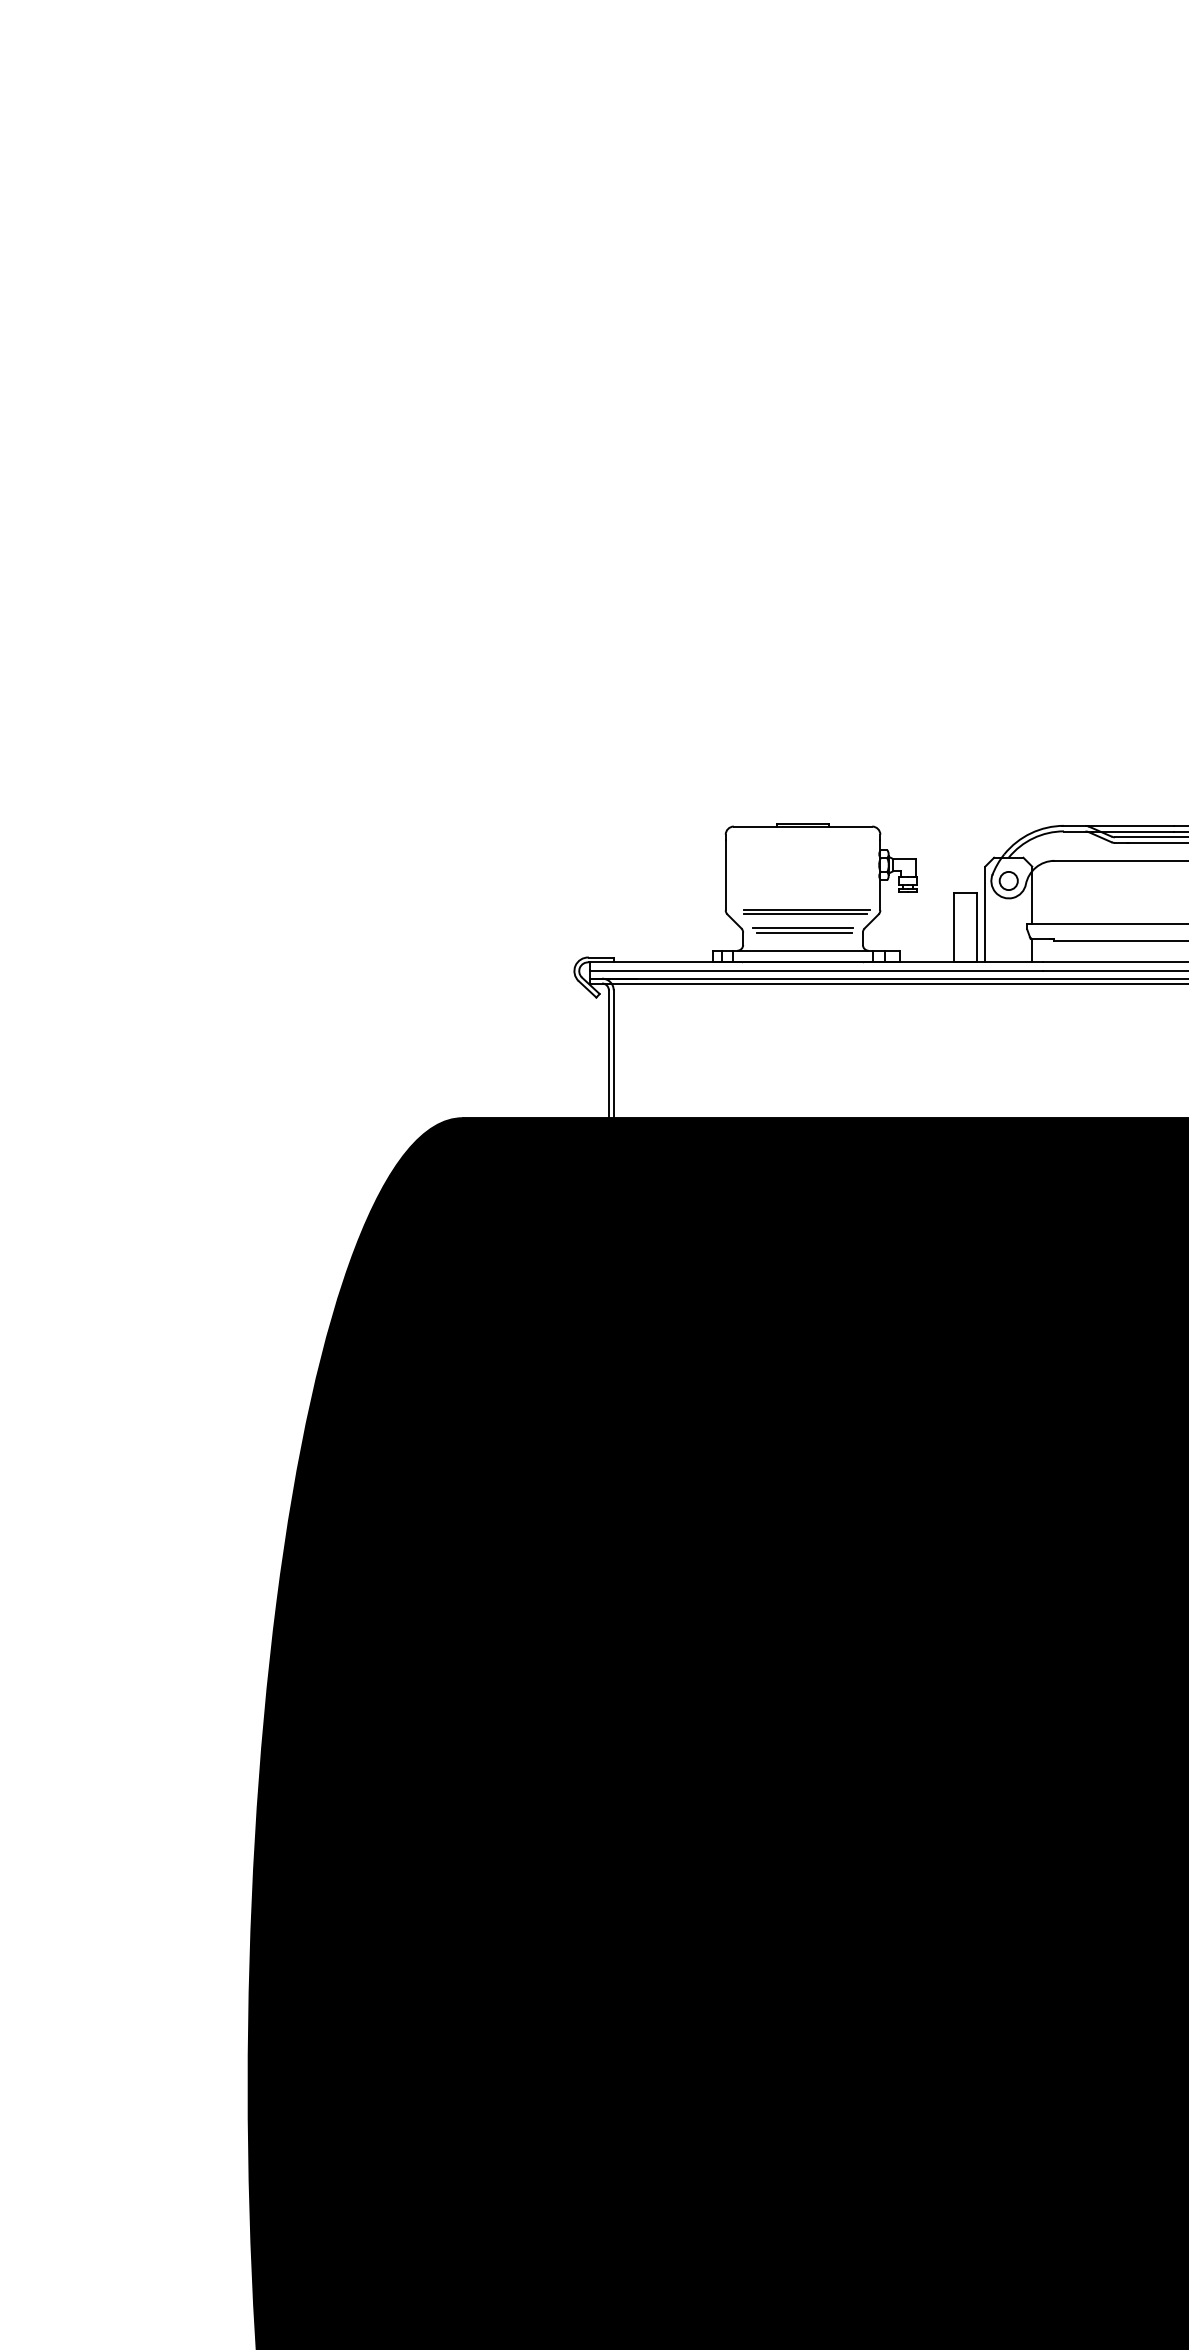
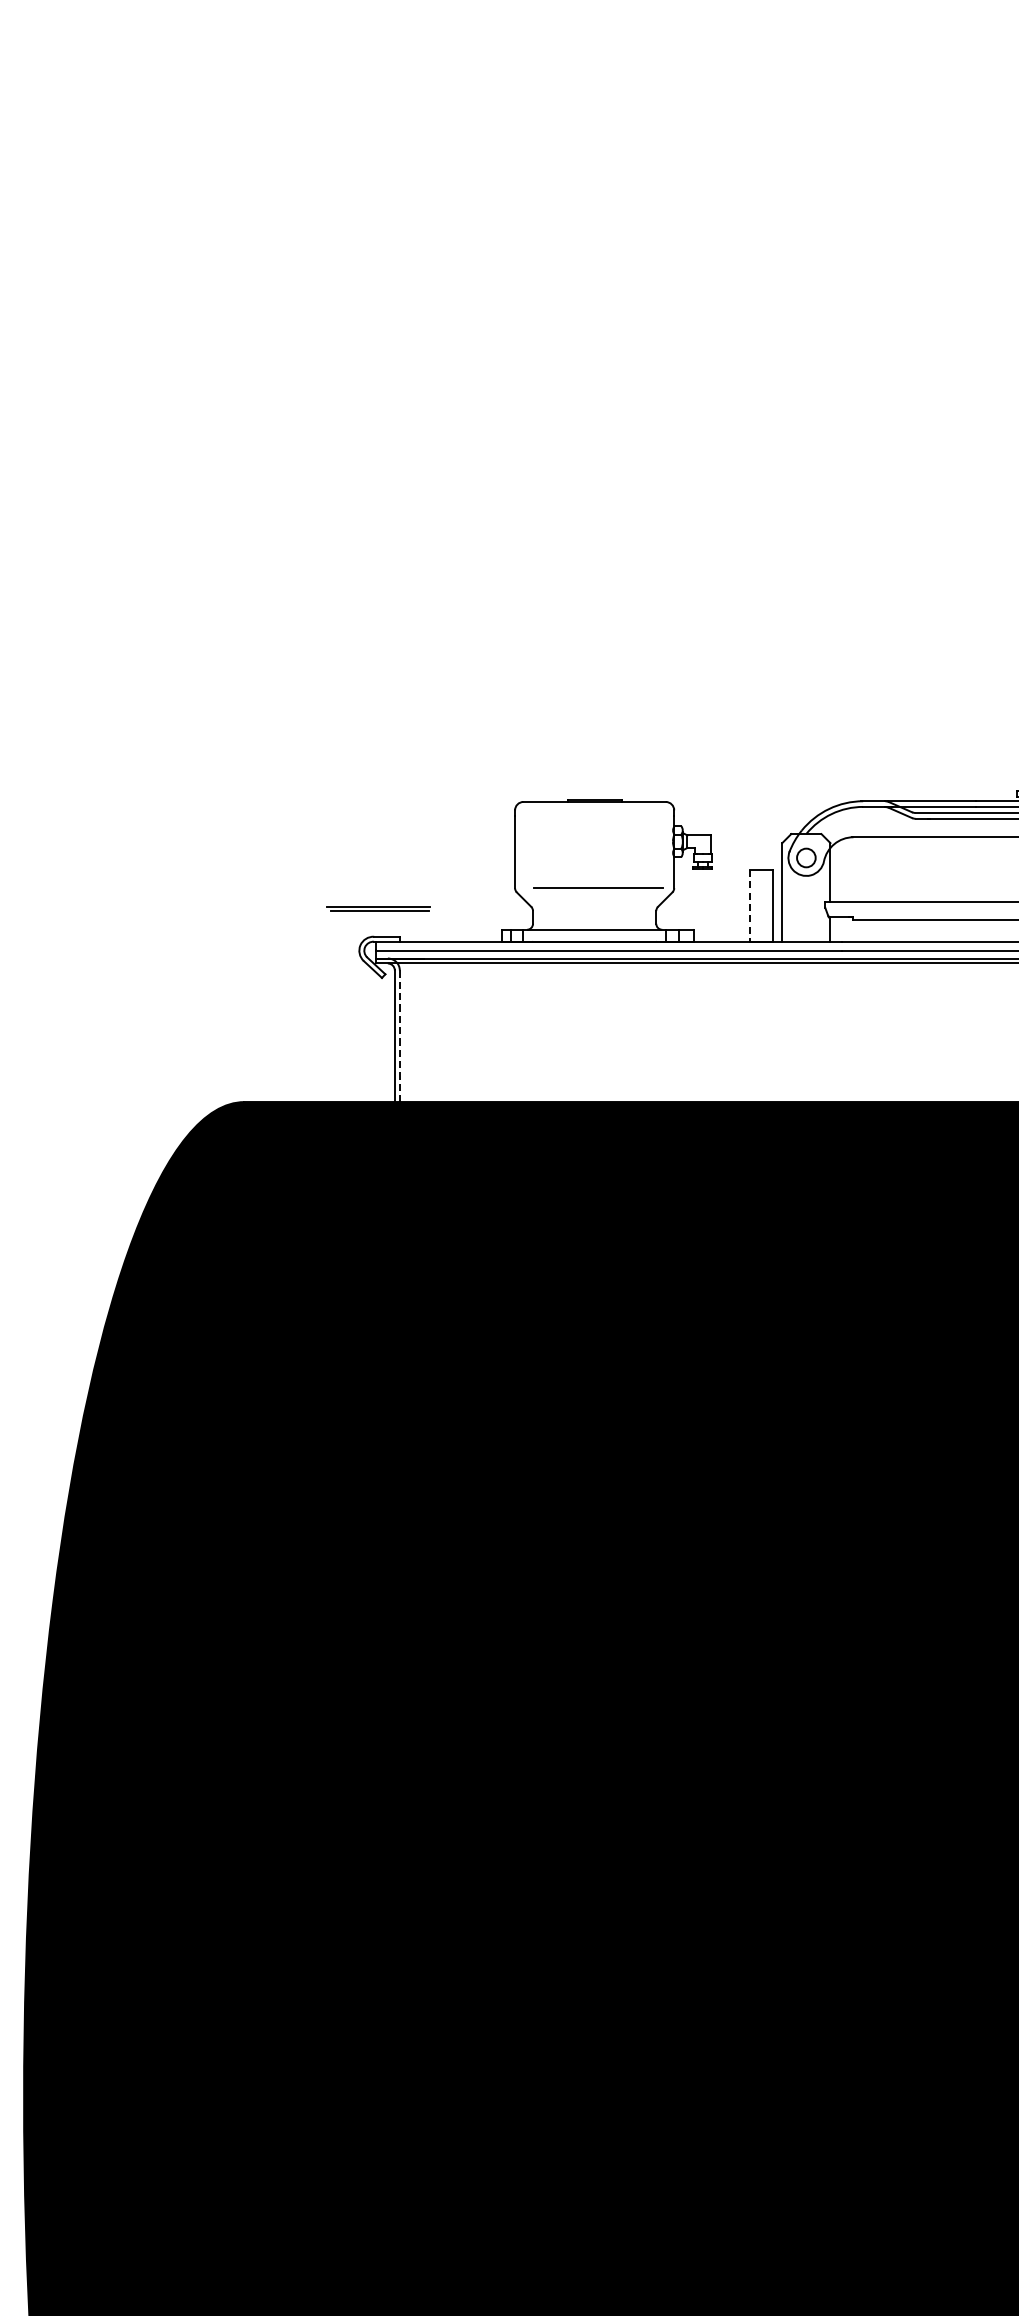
line: (805, 914) -> (597, 892), removed
line: (953, 927) -> (749, 905), solid -> dashed
part: (802, 930) -> (377, 908), moved
line: (613, 1054) -> (399, 1036), solid -> dashed

